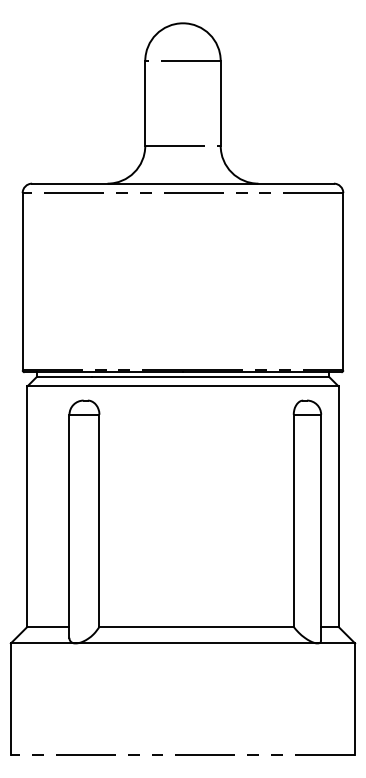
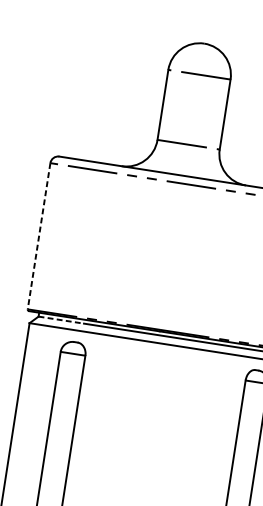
line: (22, 281) -> (38, 236), solid -> dashed
line: (64, 377) -> (61, 320), solid -> dashed

